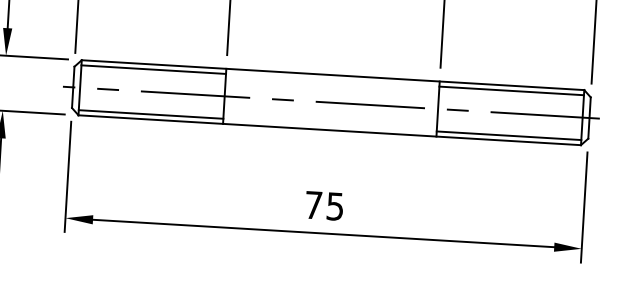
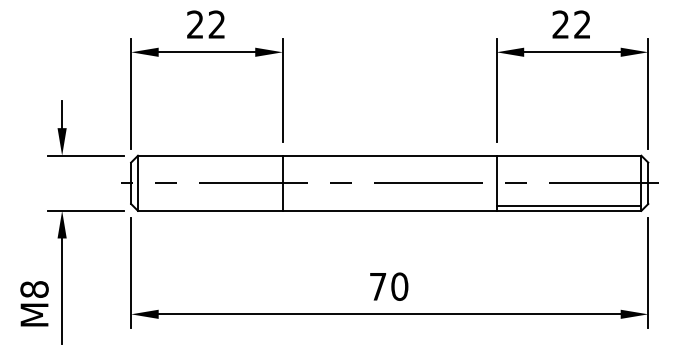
line: (153, 69) -> (210, 160), removed
line: (511, 90) -> (568, 160), removed
line: (151, 114) -> (210, 205), removed
text: (335, 206) -> (399, 286), 75 -> 70

